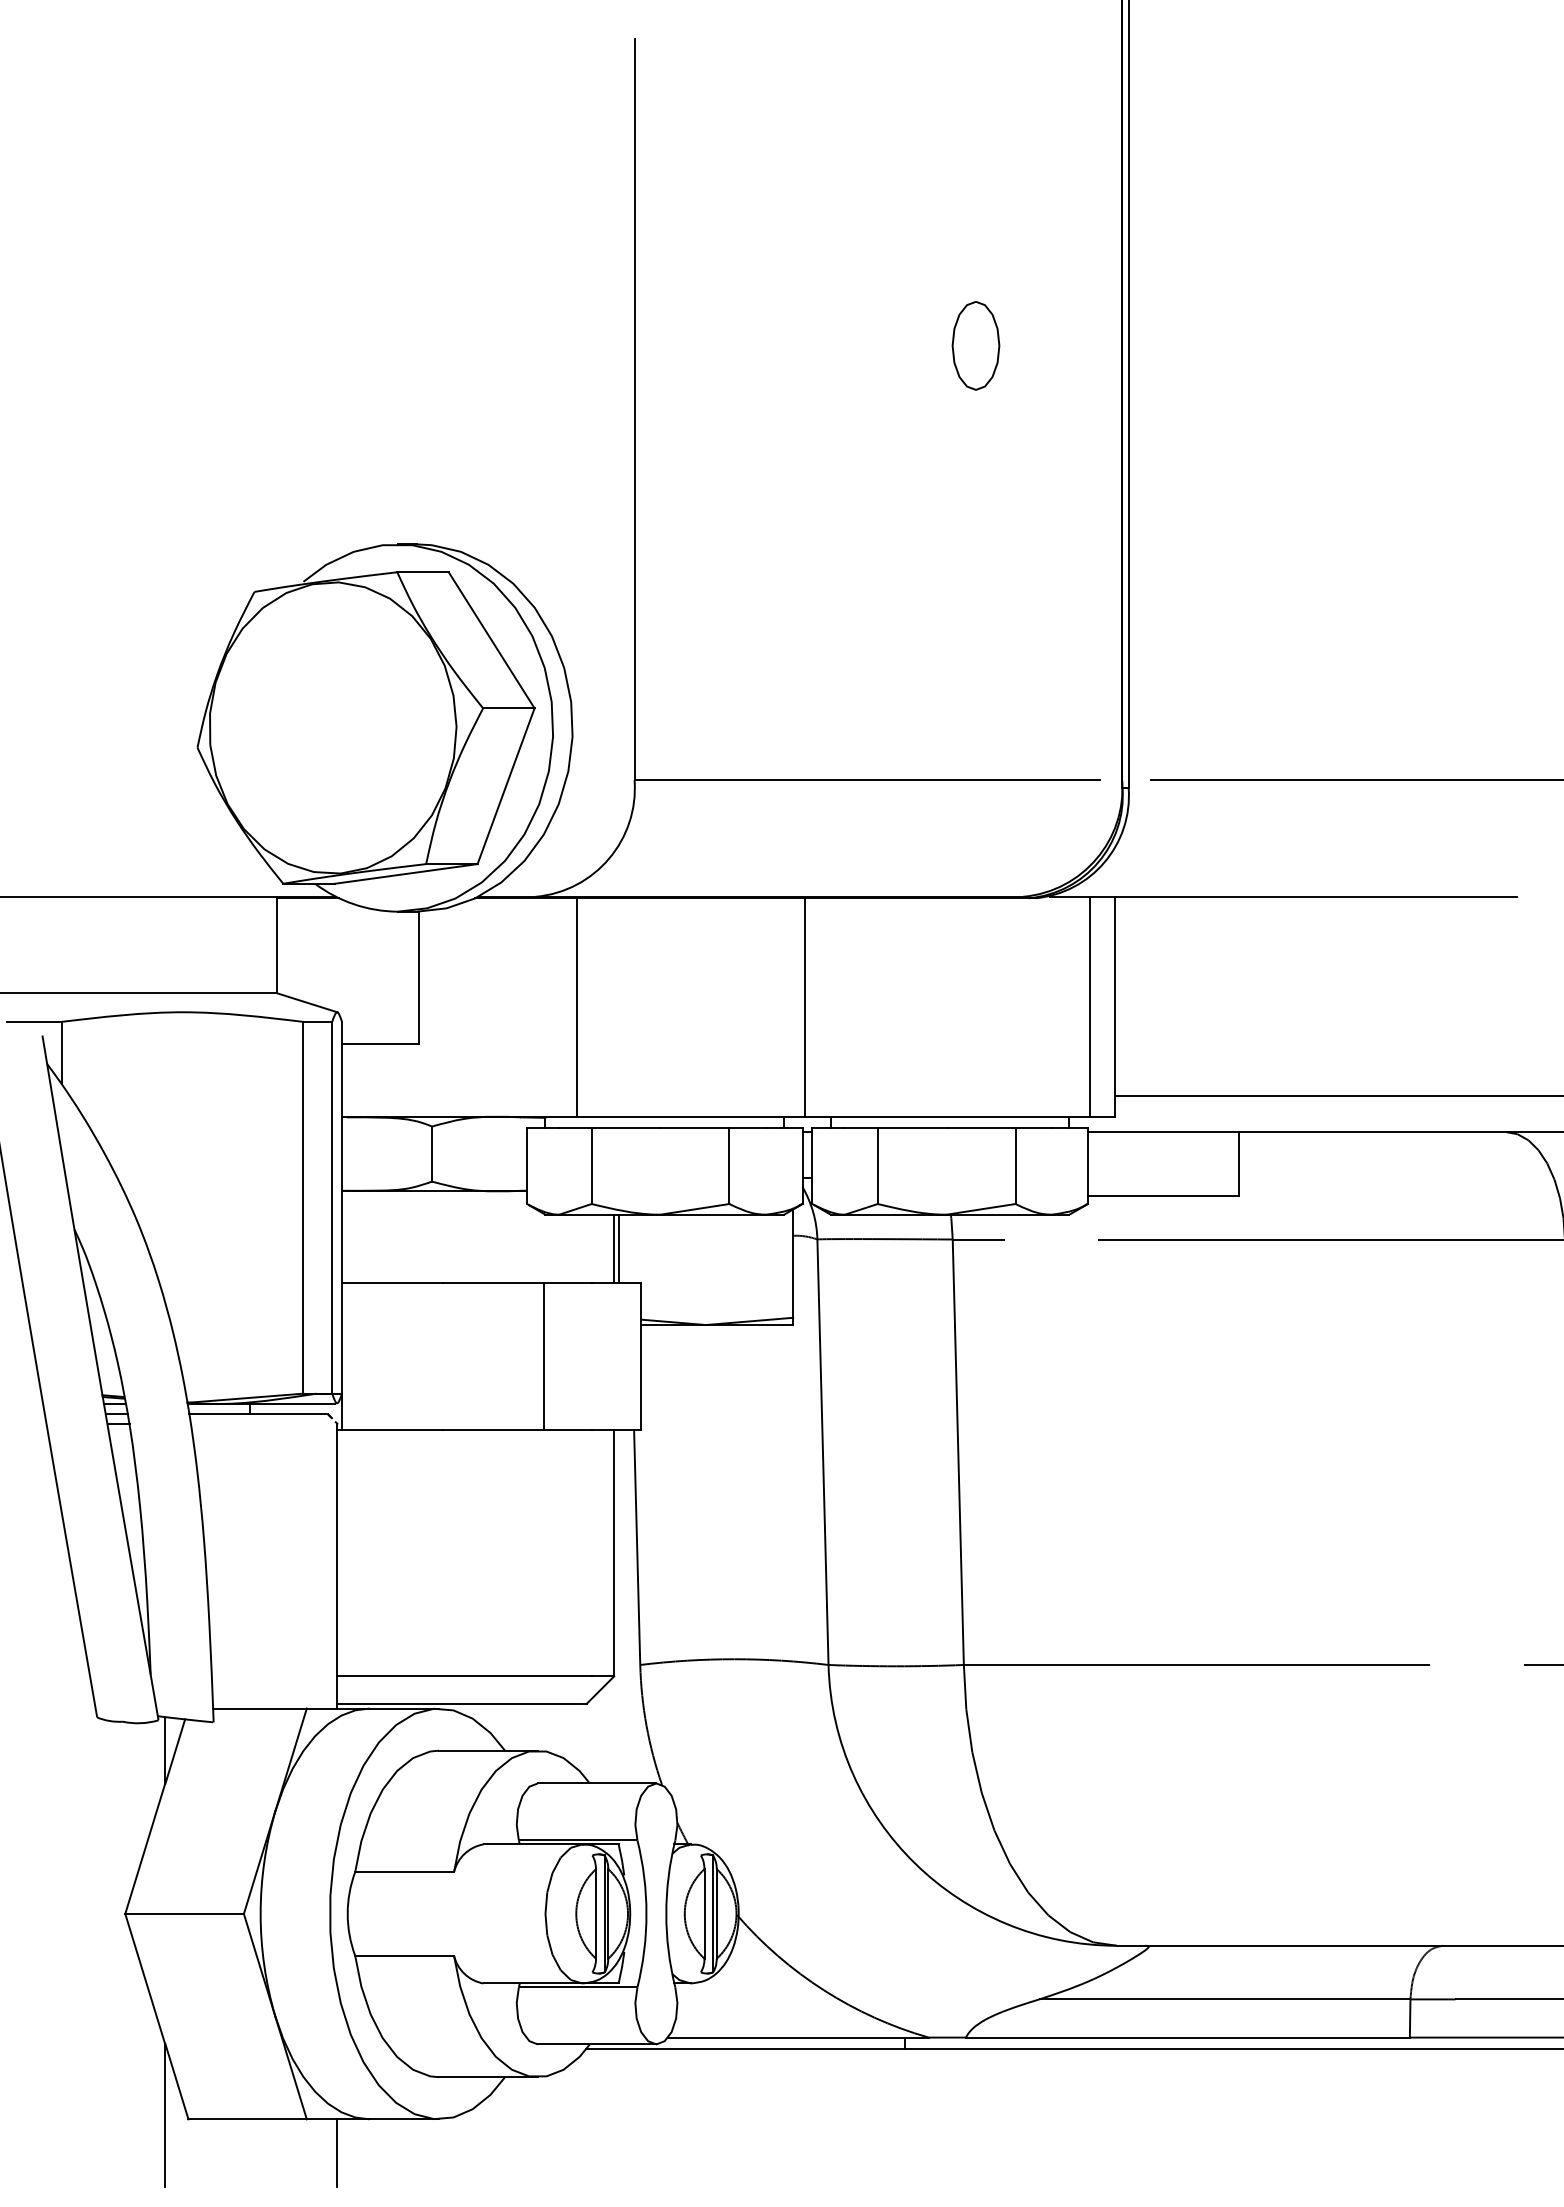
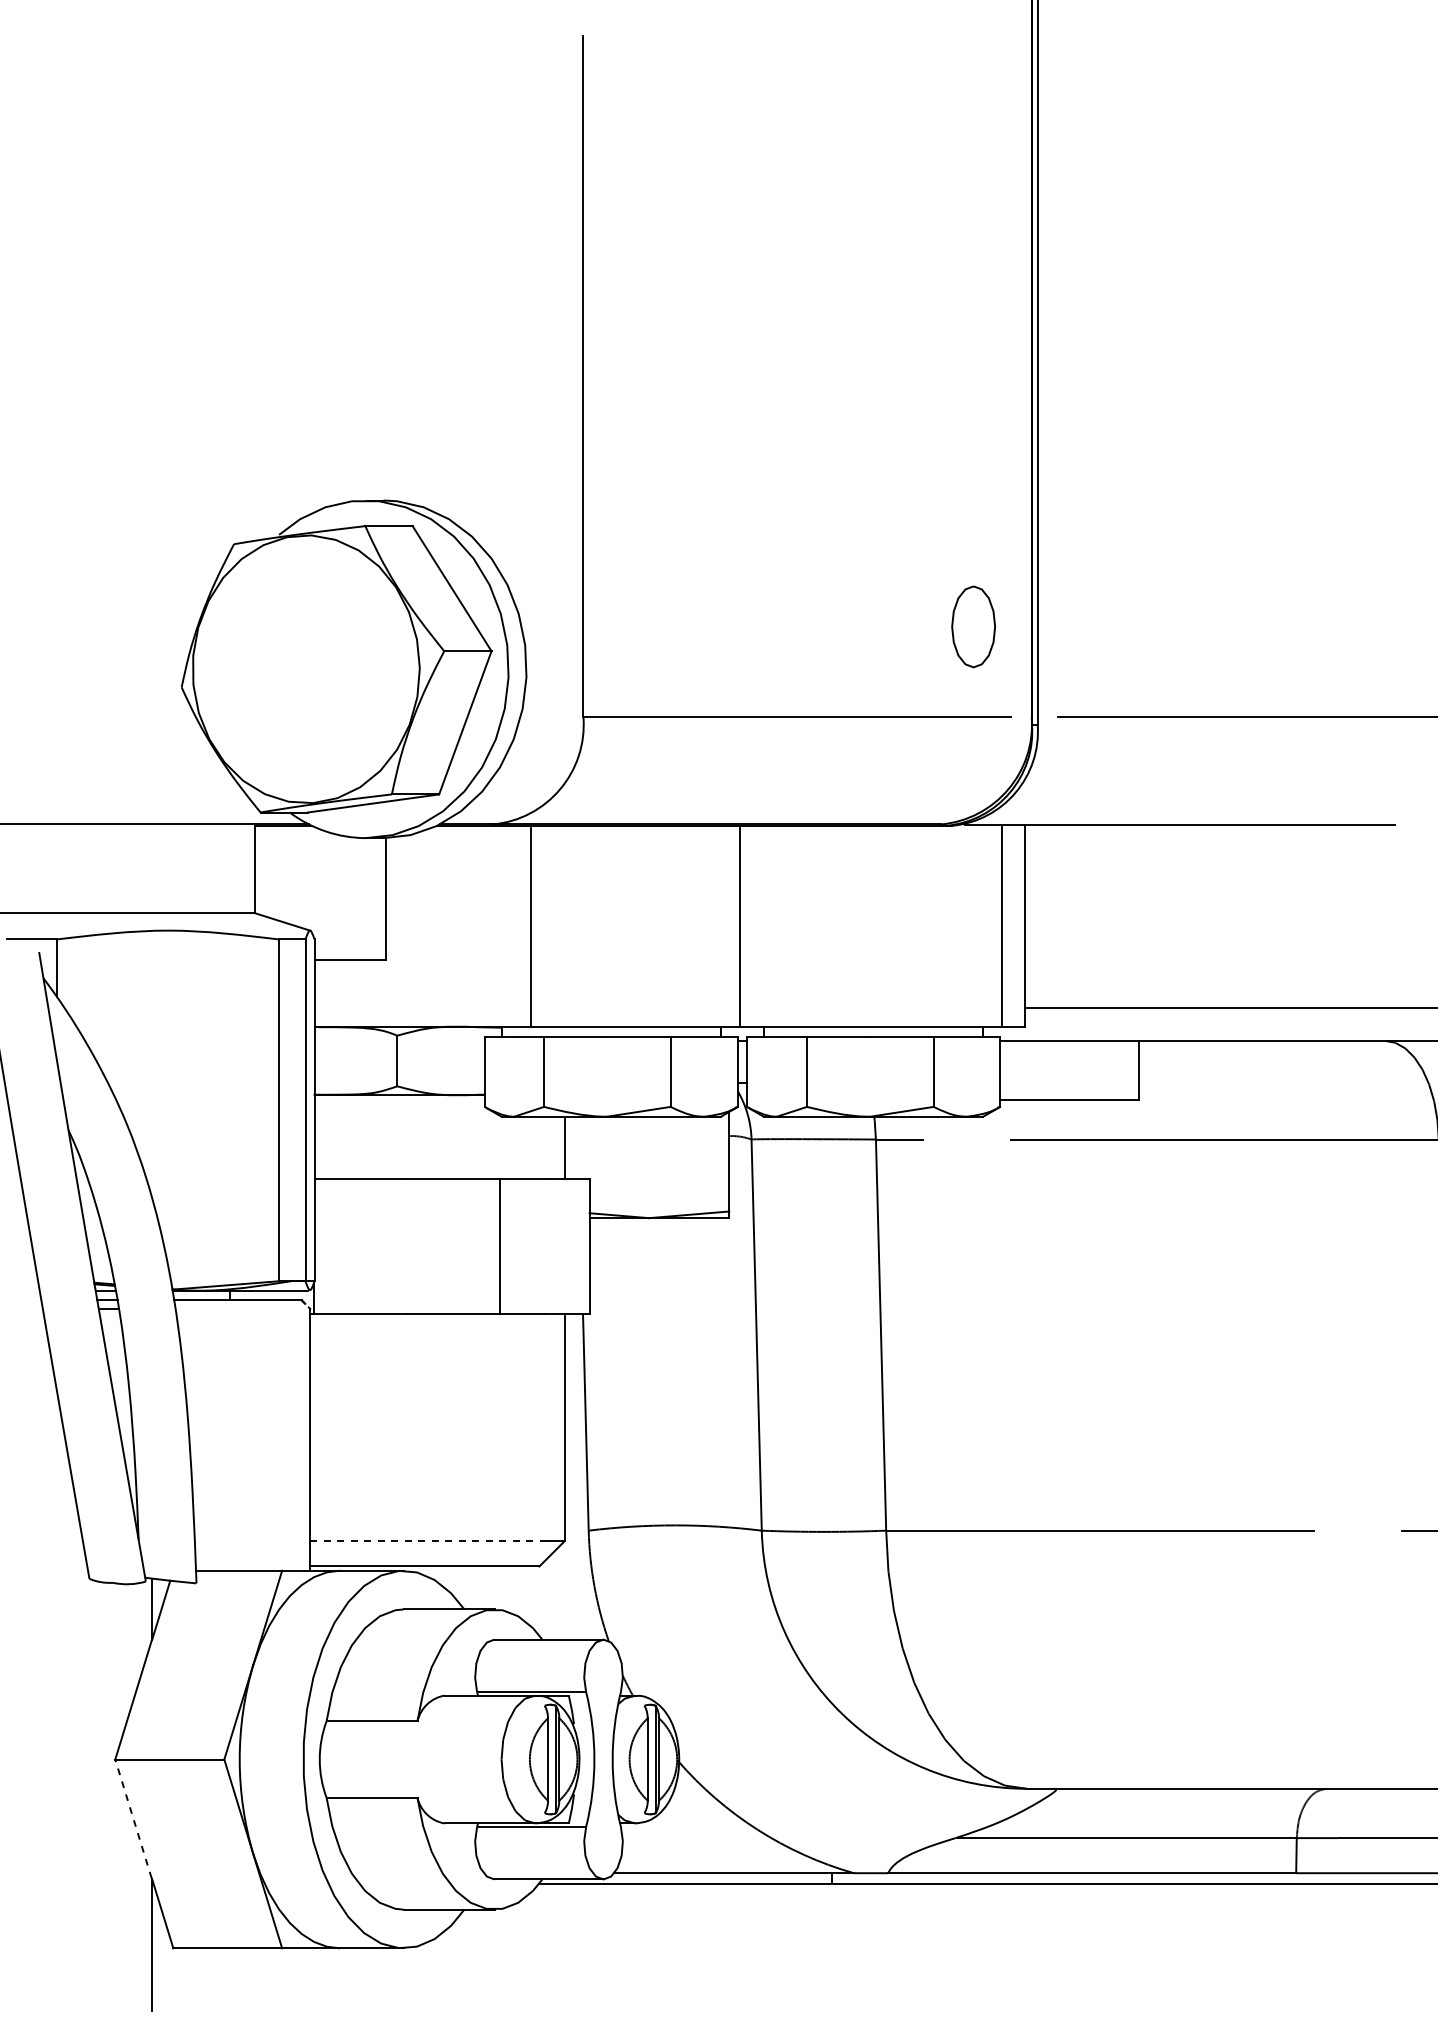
part: (975, 345) -> (973, 626), moved
line: (618, 1248) -> (568, 1147), removed
line: (464, 1676) -> (427, 1541), solid -> dashed
line: (145, 1978) -> (133, 1818), solid -> dashed
line: (337, 2153) -> (310, 1979), removed

